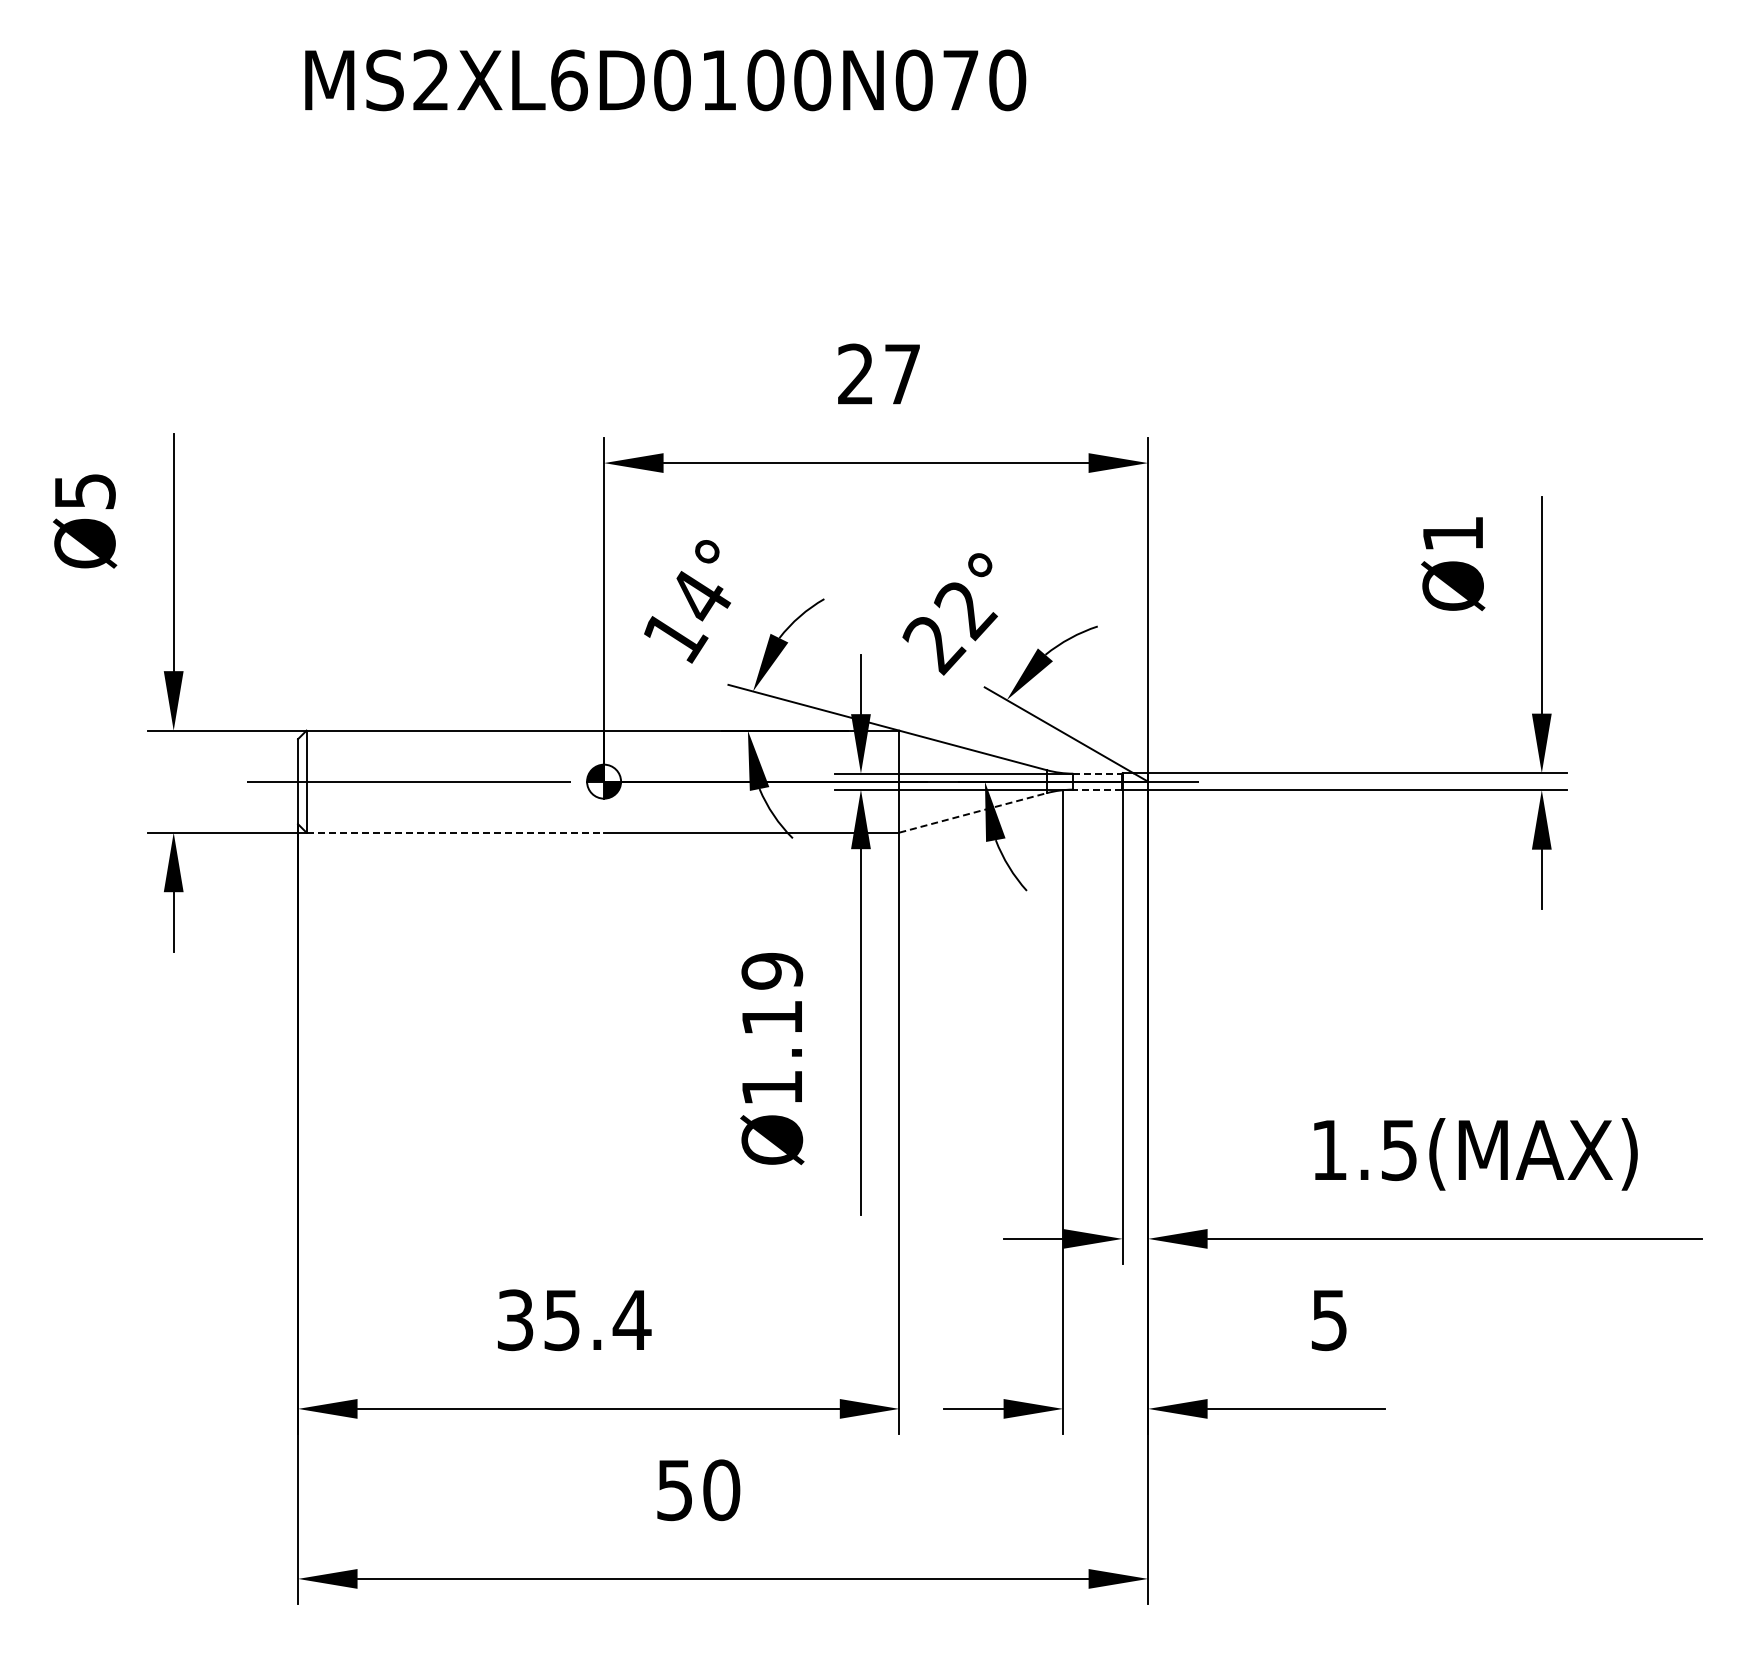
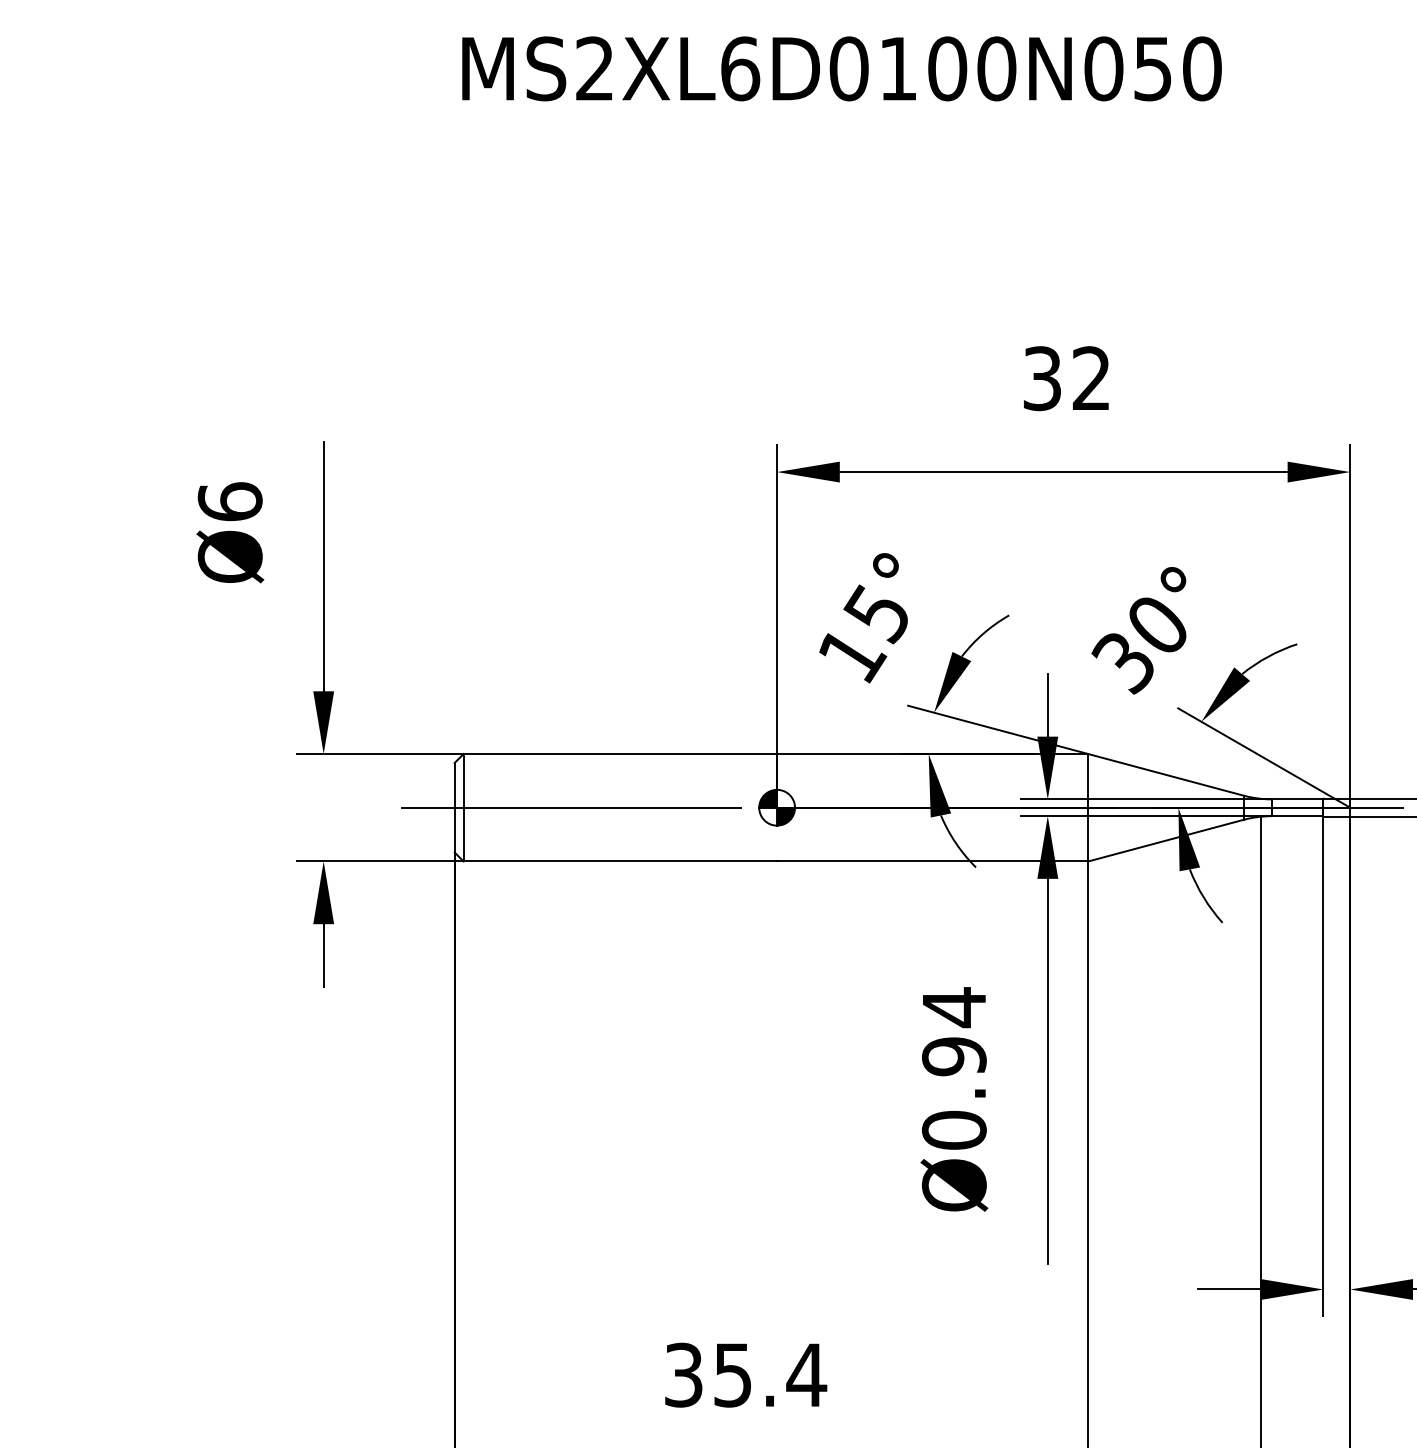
text: (960, 80) -> (1152, 68), MS2XL6D0100N070 -> MS2XL6D0100N050
text: (878, 374) -> (1066, 378), 27 -> 32
text: (84, 490) -> (229, 500), Ø5 -> Ø6
text: (698, 597) -> (876, 613), 14° -> 15°
text: (949, 628) -> (1141, 646), 22° -> 30°
line: (1098, 773) -> (1298, 799), dashed -> solid
line: (1097, 789) -> (1296, 816), dashed -> solid
line: (973, 812) -> (1166, 840), dashed -> solid
line: (455, 832) -> (620, 861), dashed -> solid
text: (772, 1028) -> (954, 1067), Ø1.19 -> Ø0.94

